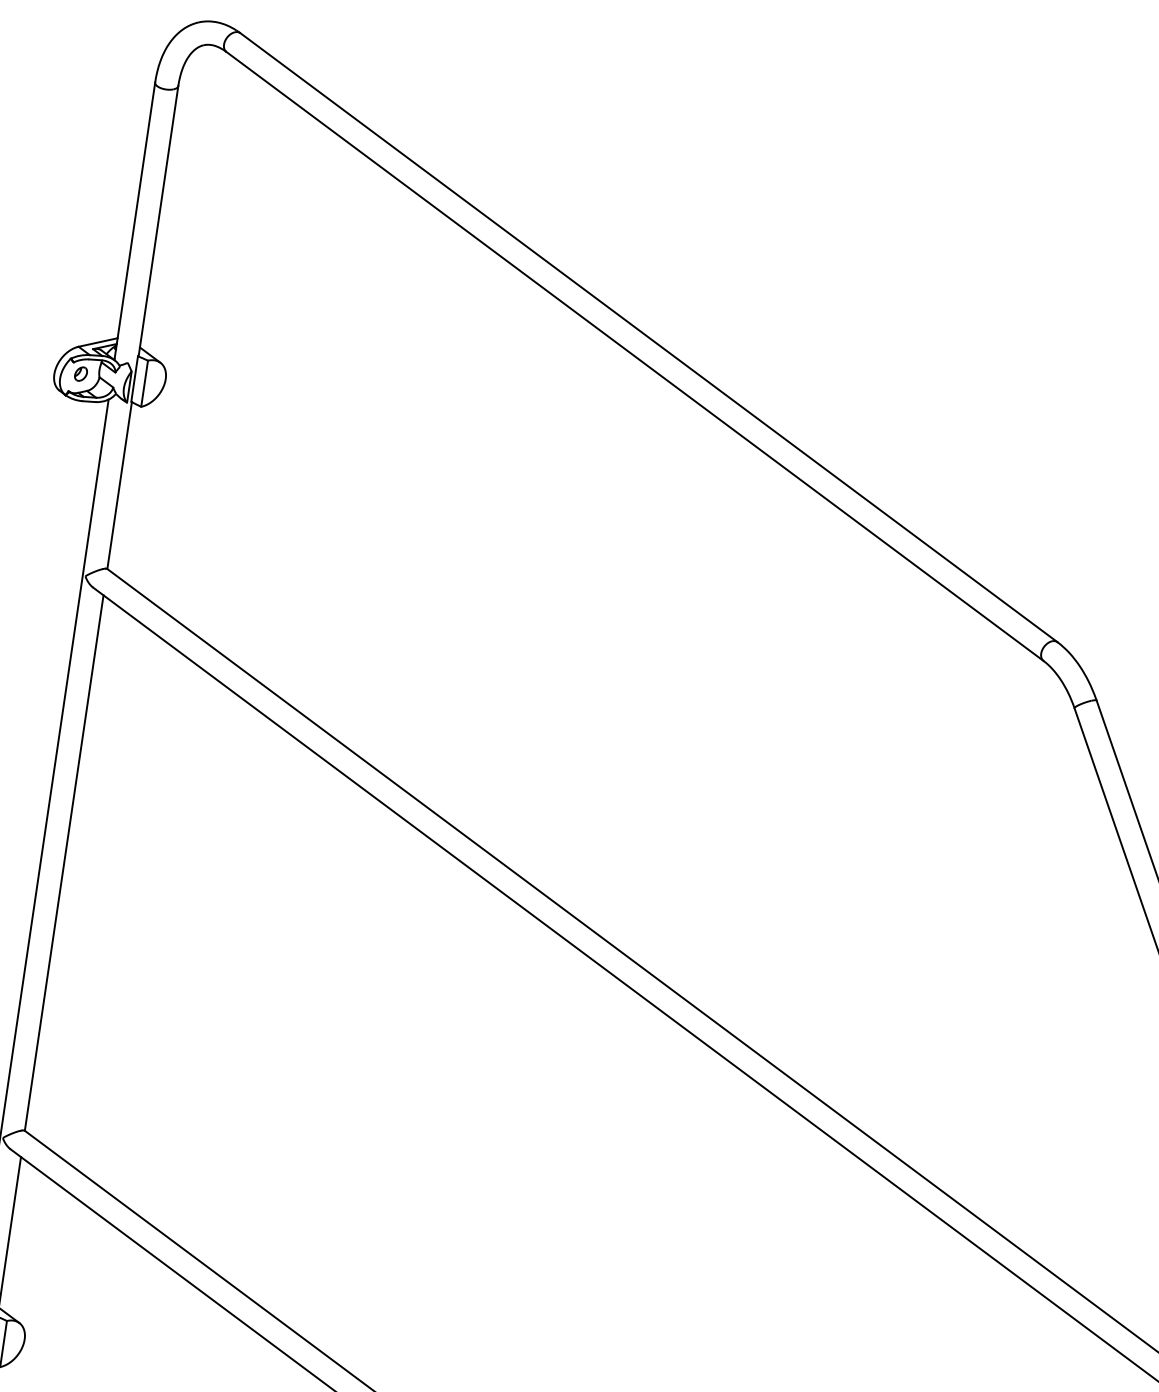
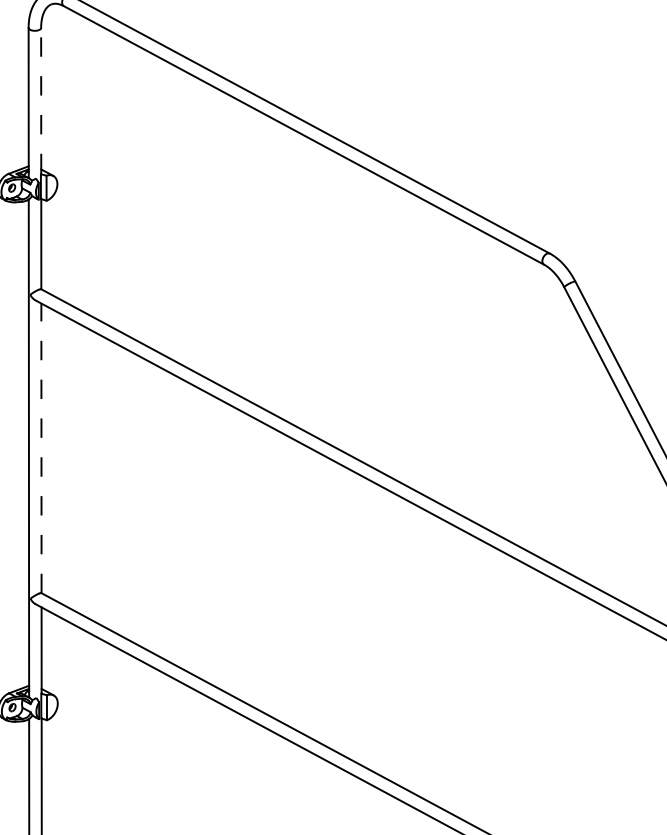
line: (159, 220) -> (41, 100), solid -> dashed
line: (64, 863) -> (41, 448), solid -> dashed

